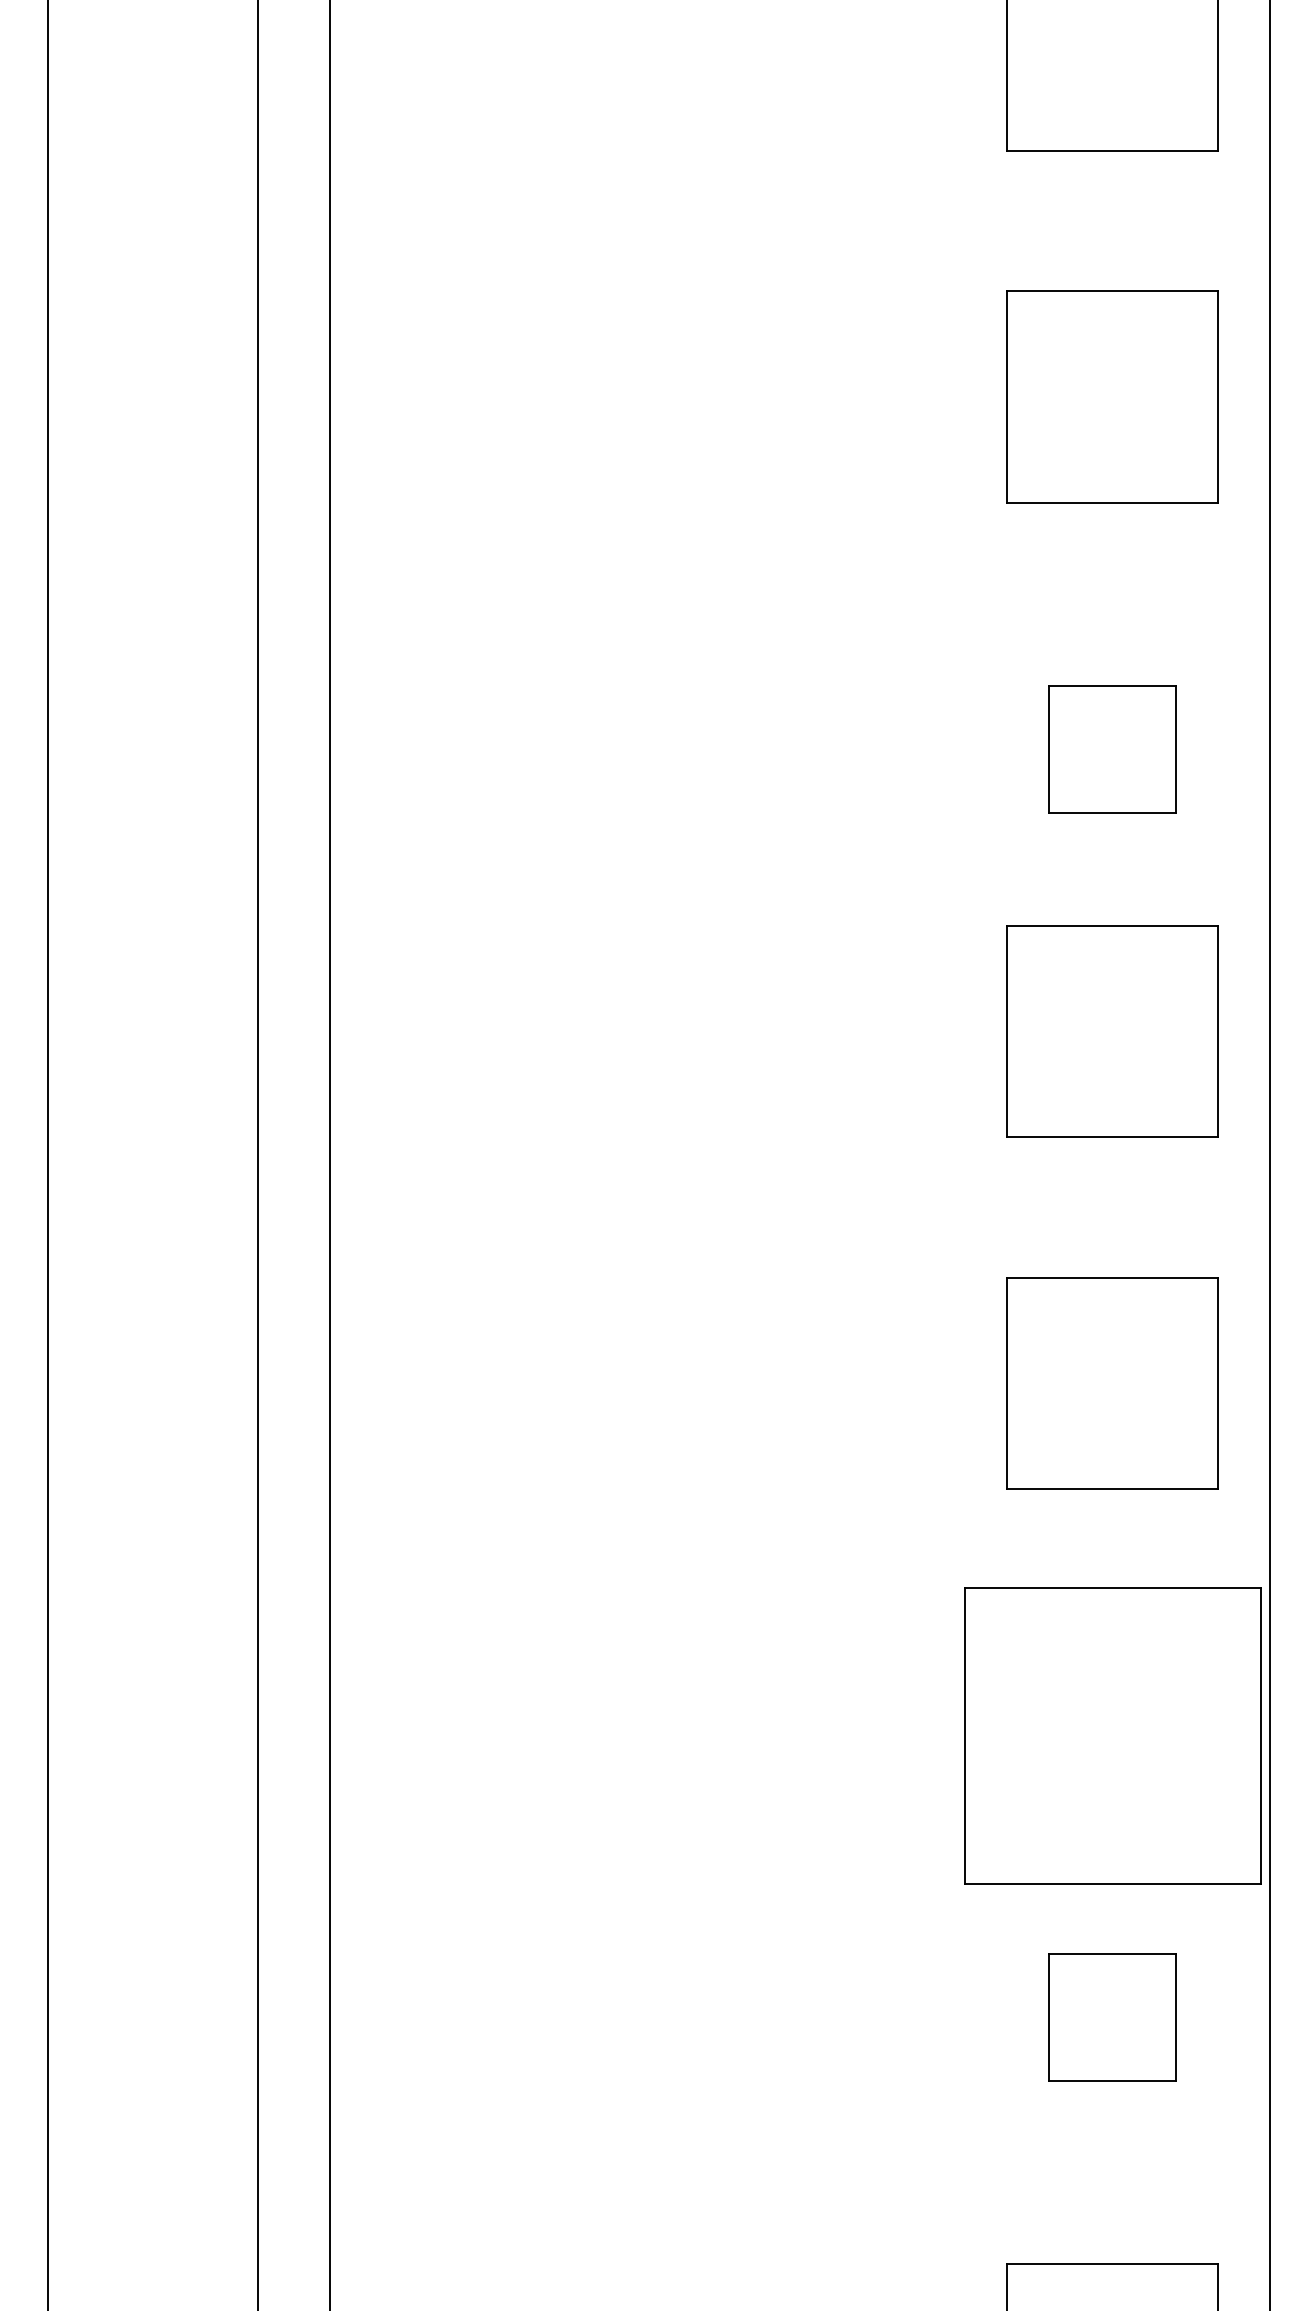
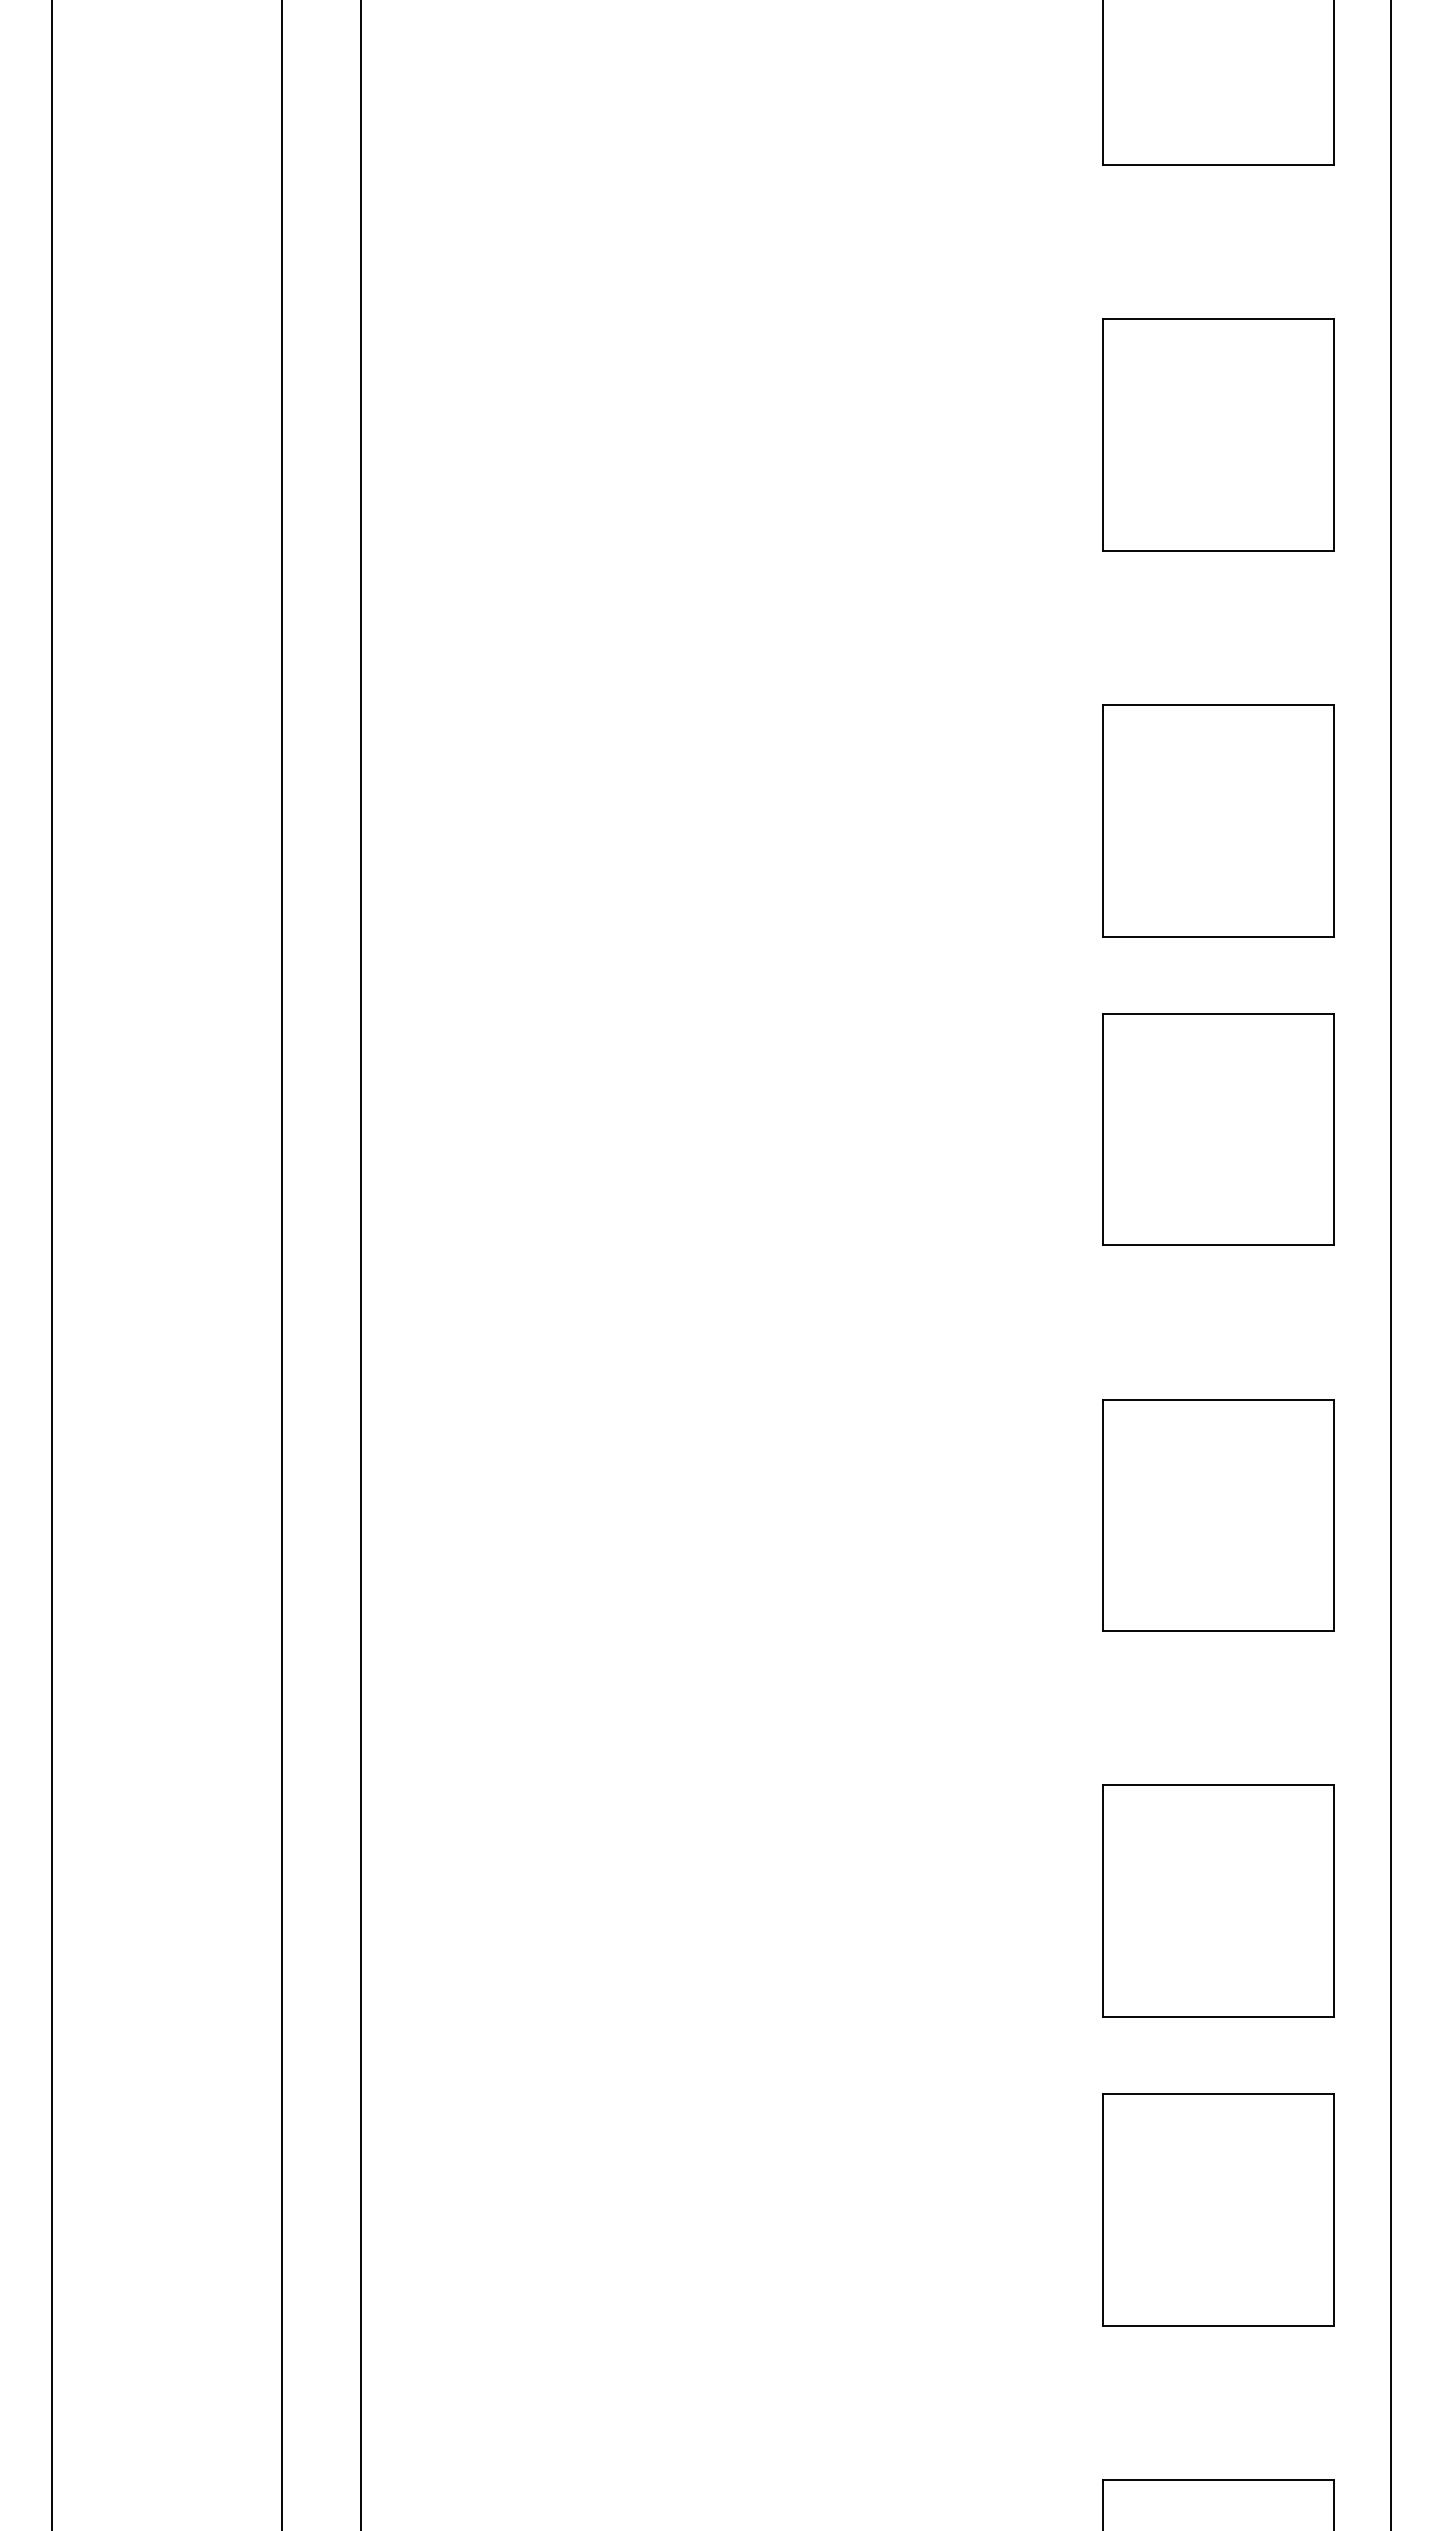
part: (1112, 749) -> (1218, 820), size x1.67
part: (1112, 1735) -> (1218, 1900), size x0.71
part: (1112, 2017) -> (1218, 2209), size x1.67

